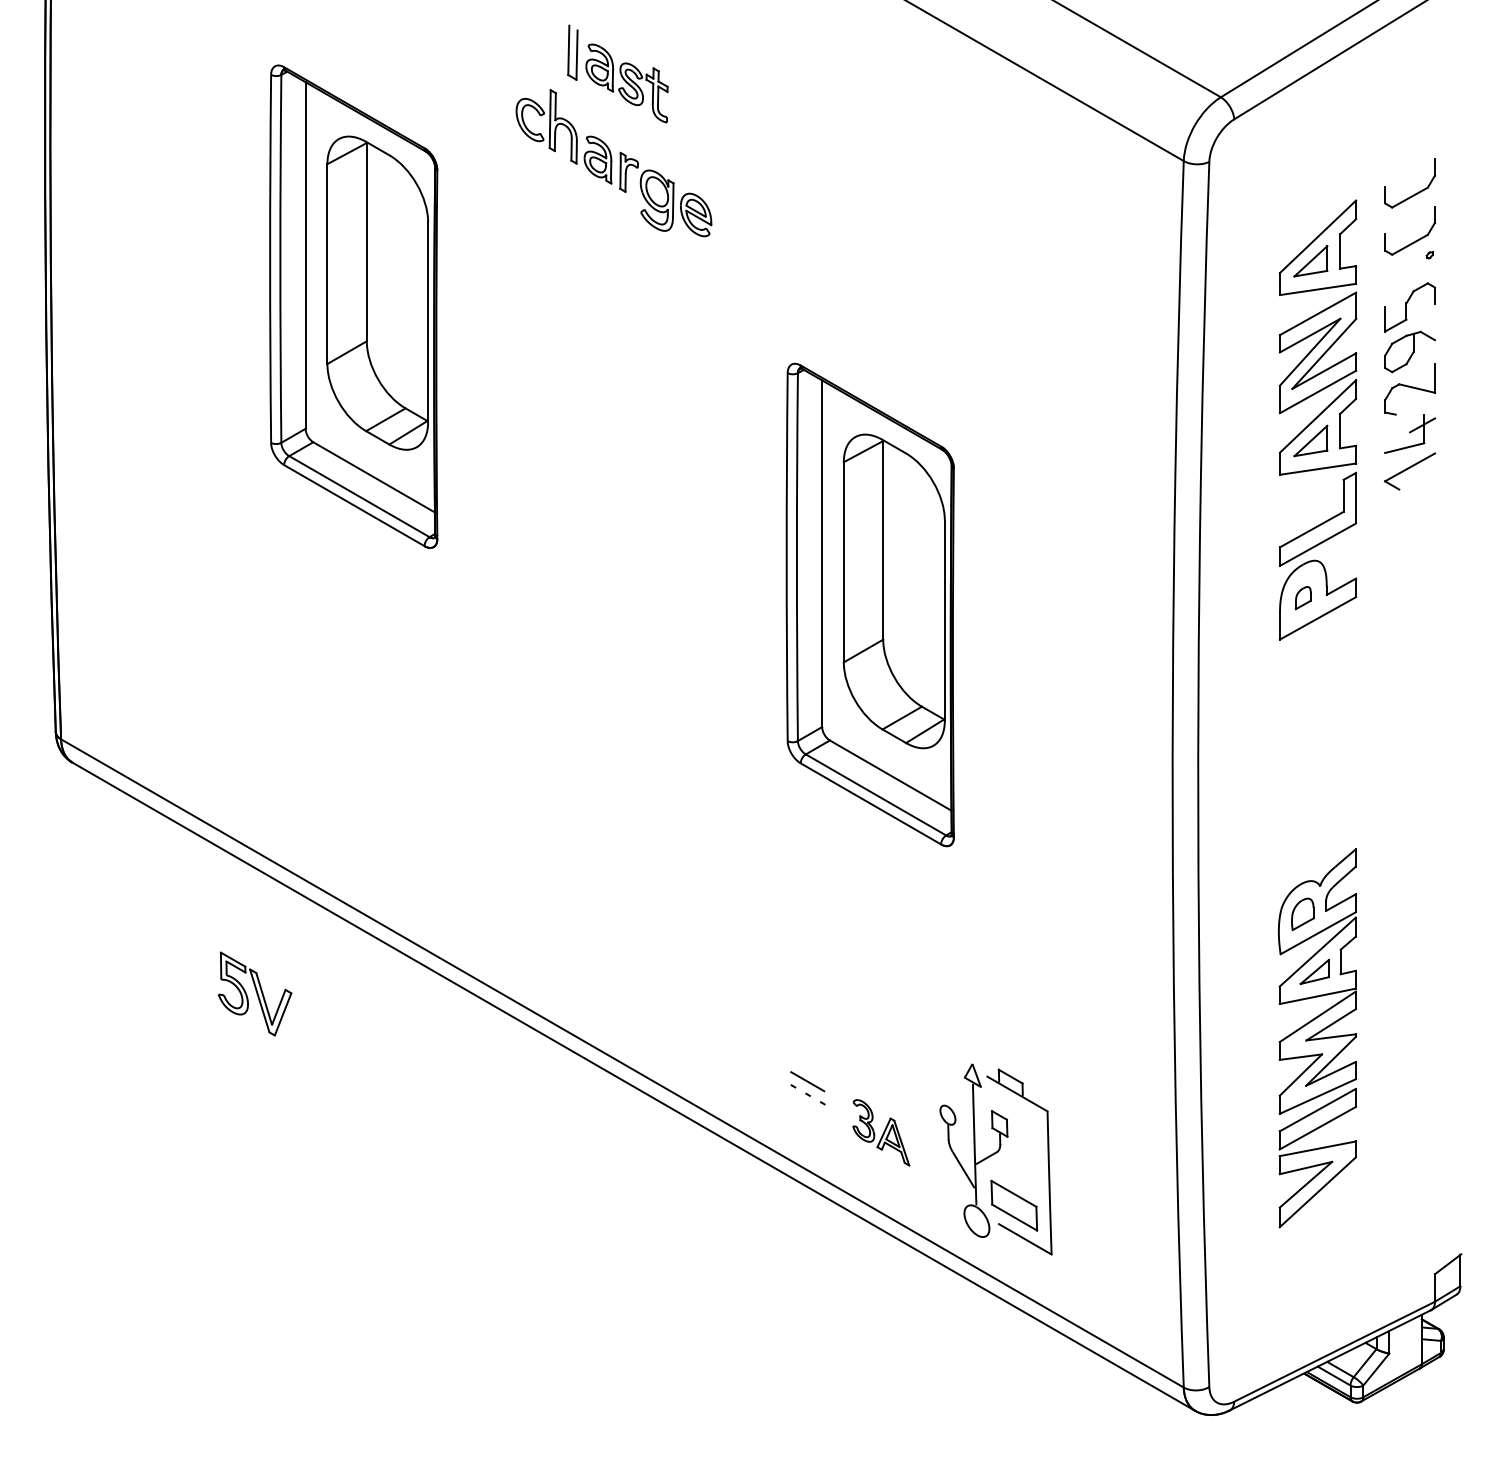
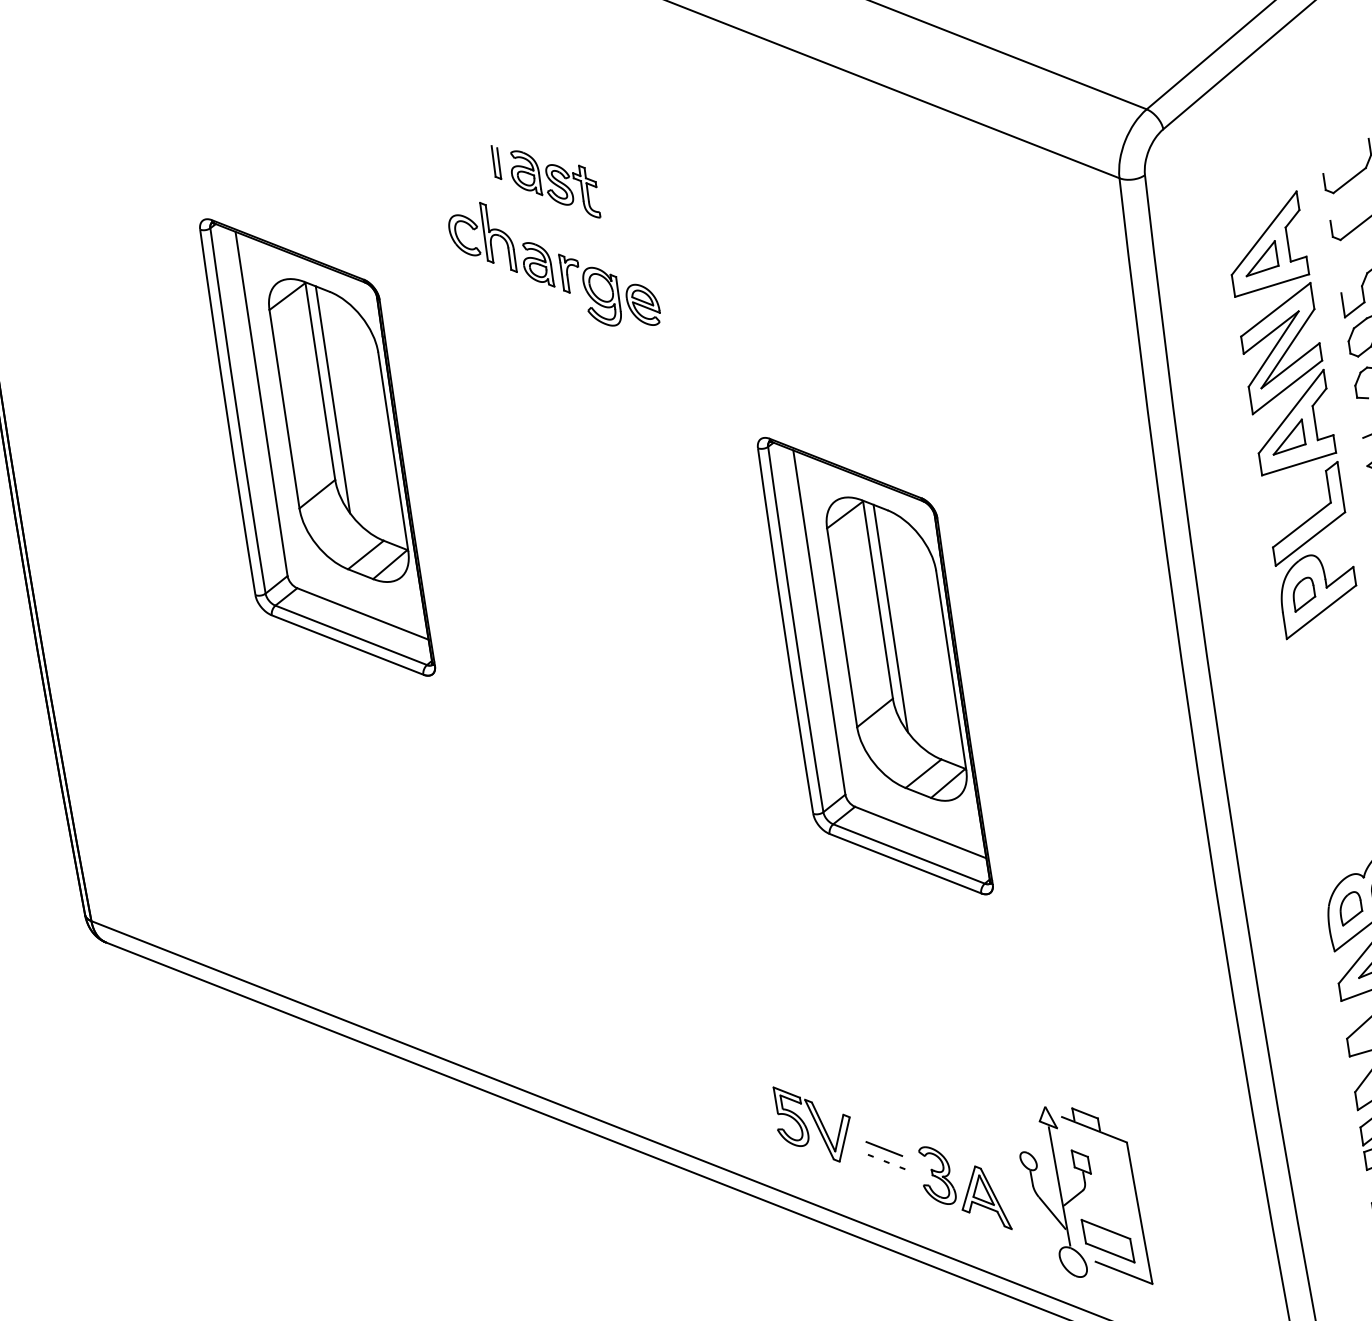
part: (572, 52) -> (496, 162), size x0.62
line: (376, 261) -> (332, 399), added
line: (893, 559) -> (891, 617), added
part: (1303, 597) -> (1303, 593), size x1.43
part: (255, 993) -> (814, 1122), moved
part: (881, 1132) -> (965, 1188), size x1.43

